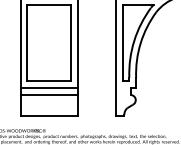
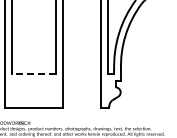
line: (49, 81) -> (34, 73), solid -> dashed
line: (49, 88) -> (34, 80), removed
line: (49, 95) -> (34, 87), removed

